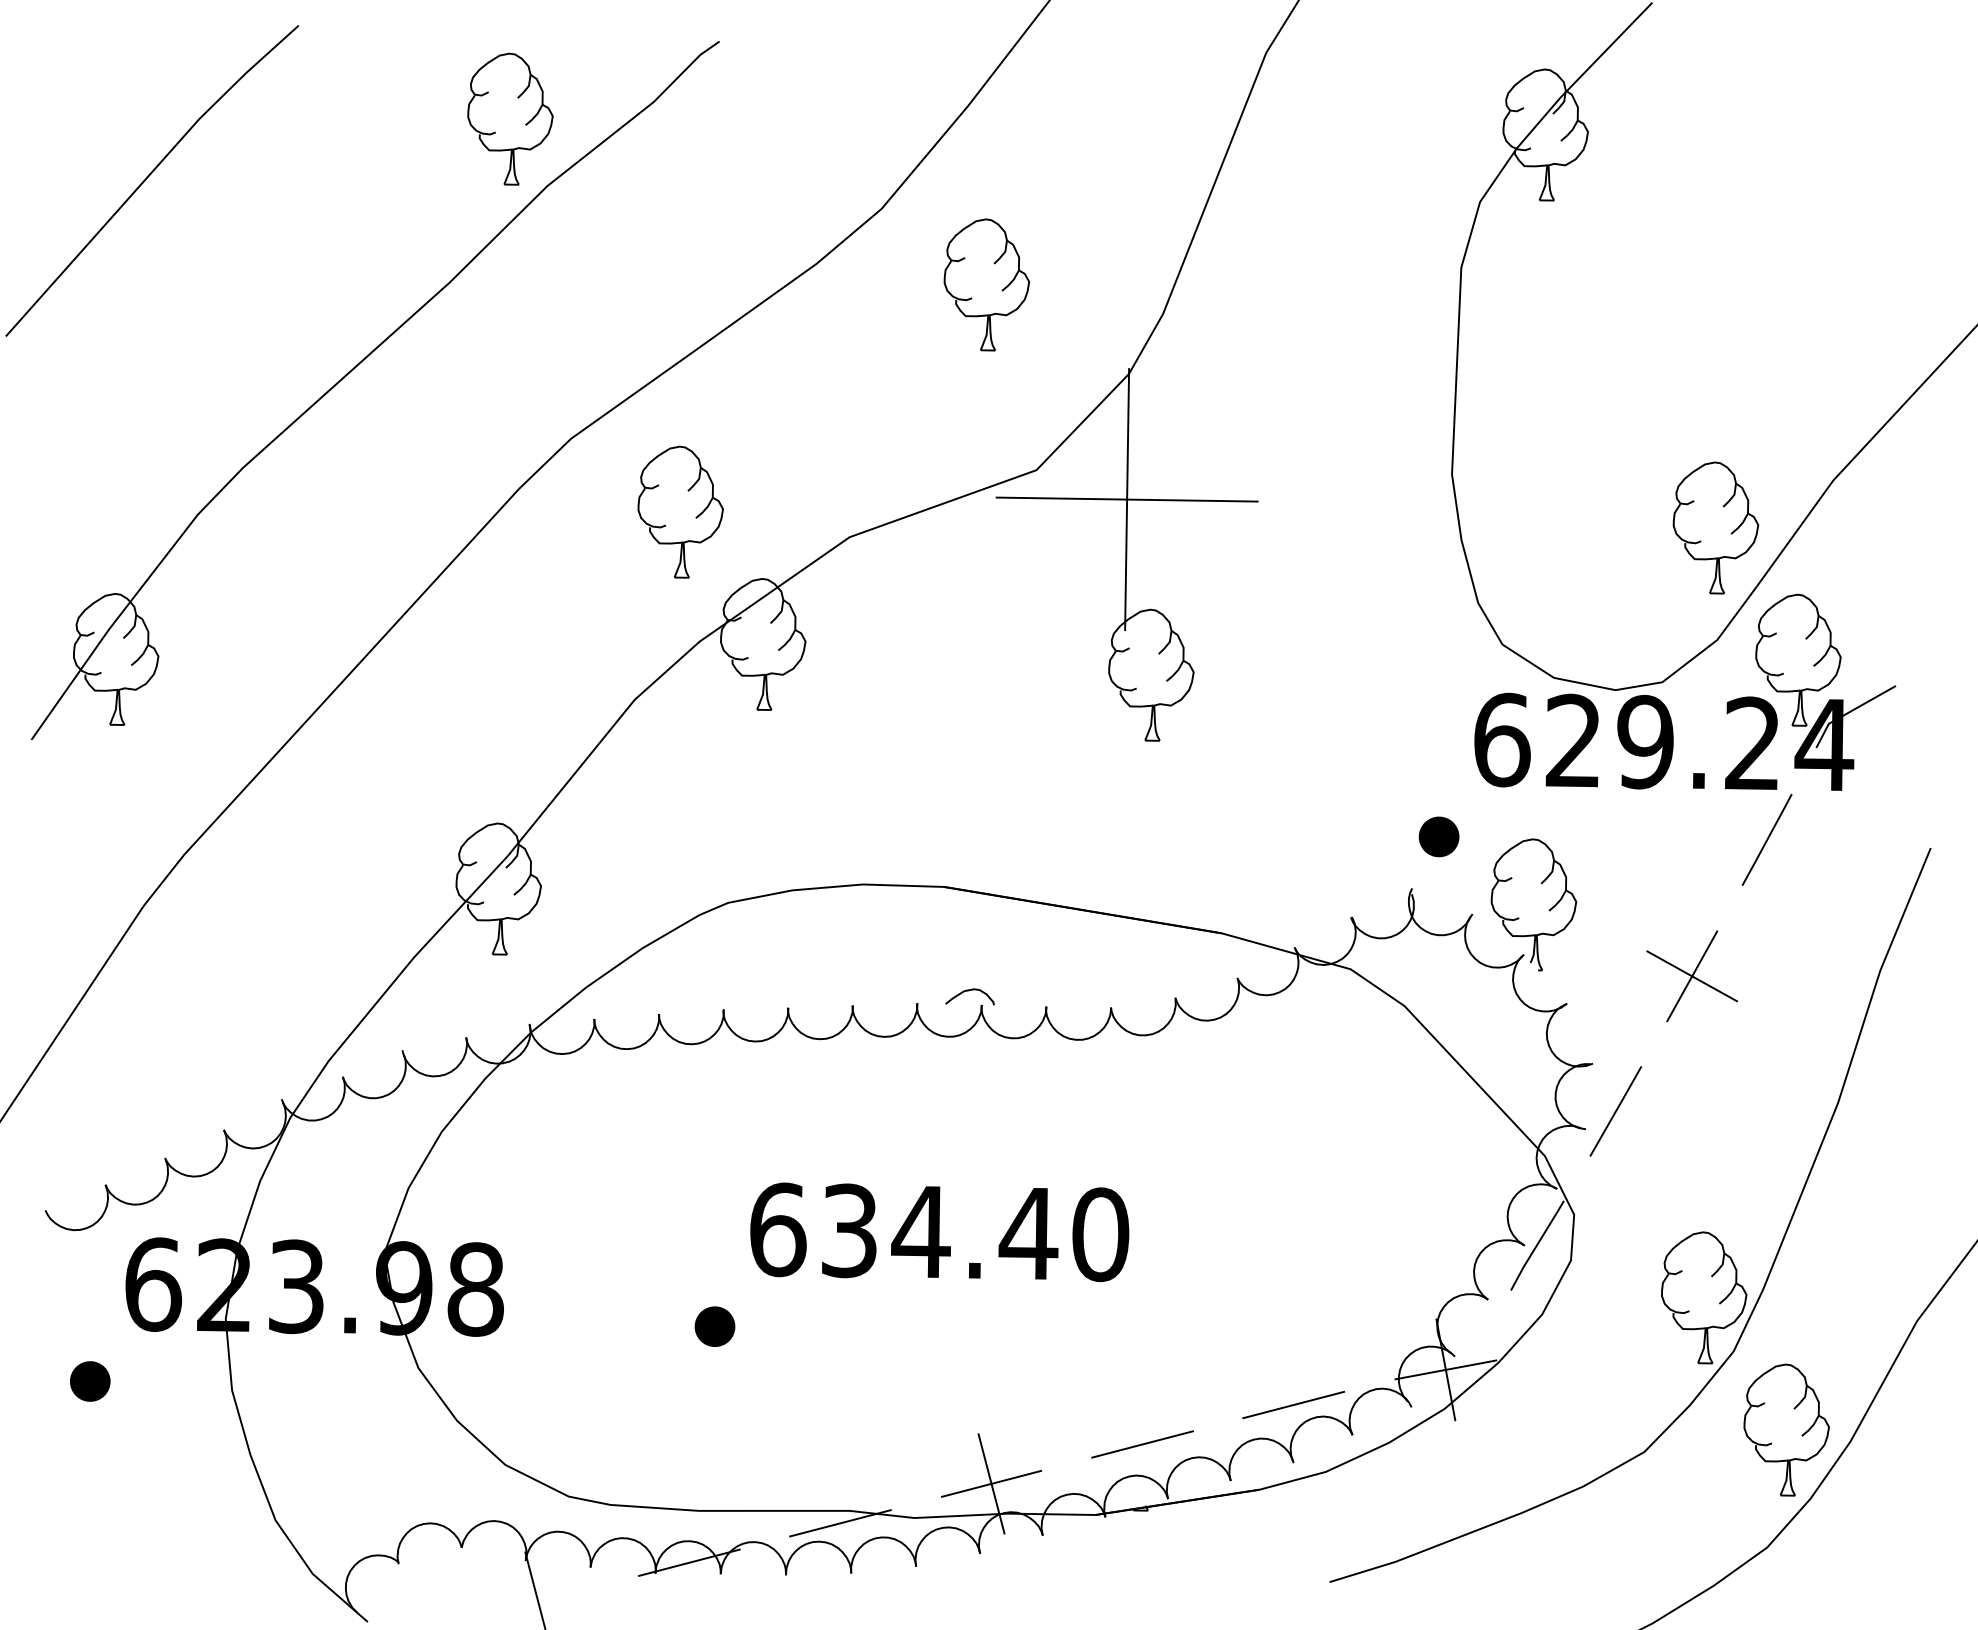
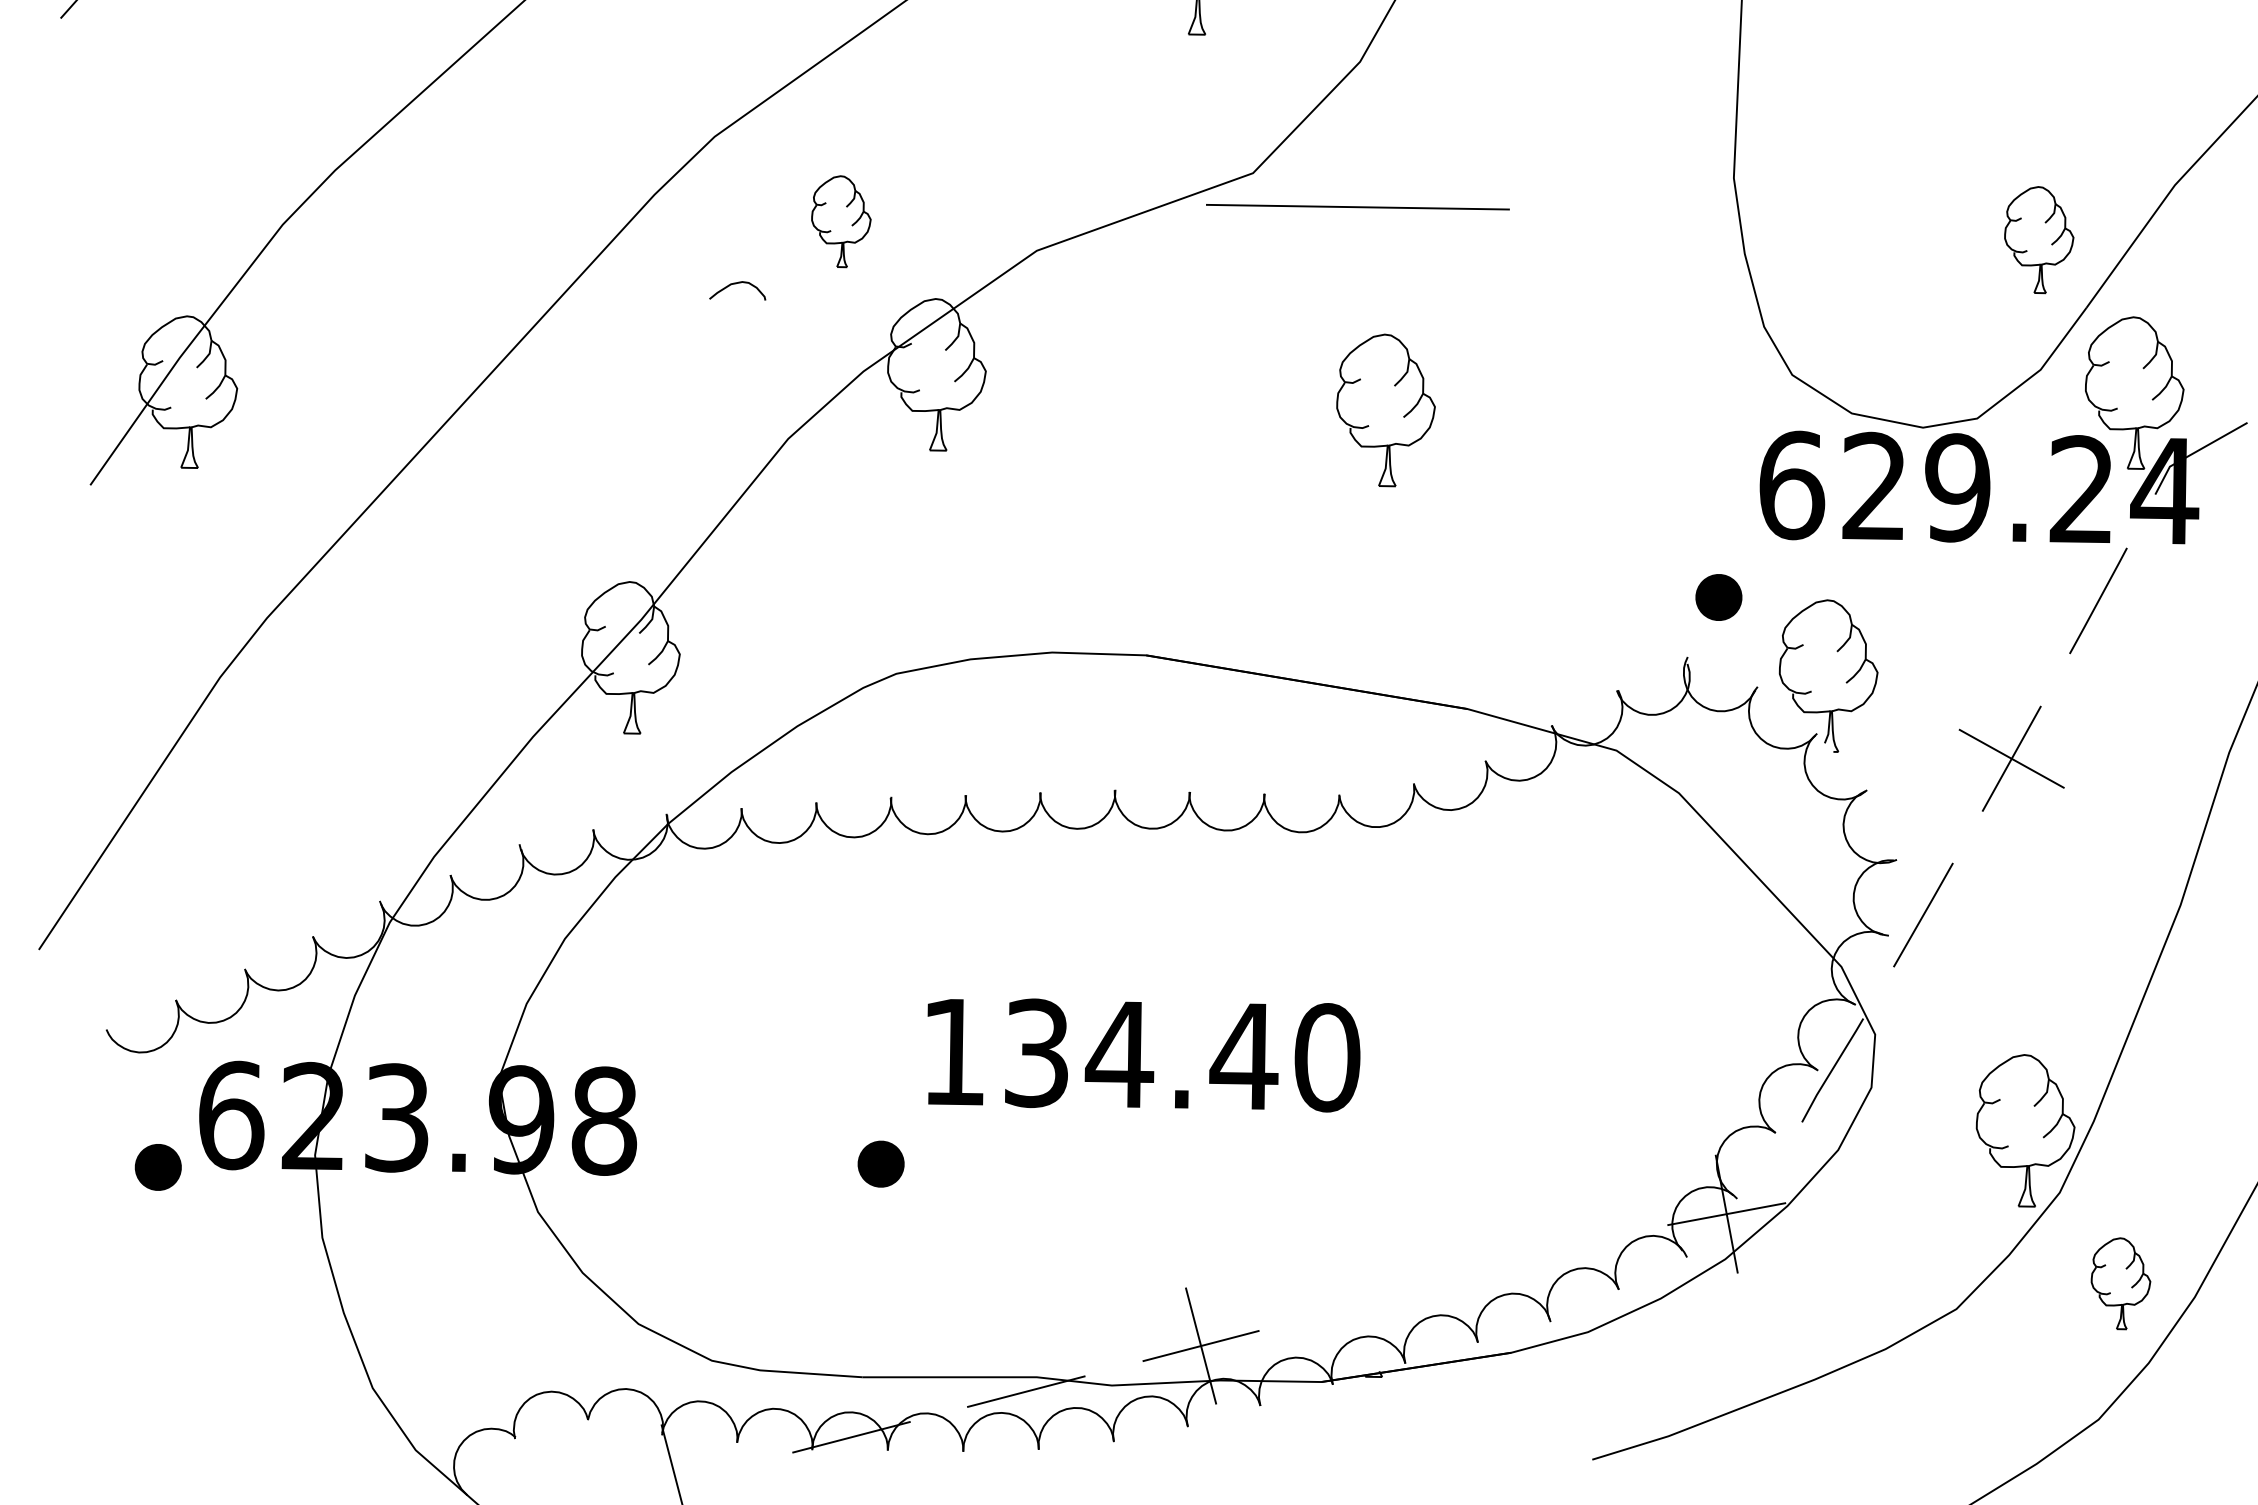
line: (1127, 499) -> (1358, 207), removed
part: (680, 511) -> (841, 220), size x0.6
part: (1715, 527) -> (2038, 239), size x0.7
curve: (969, 991) -> (737, 284), moved
text: (778, 1229) -> (954, 1051), 634.40 -> 134.40
part: (90, 1381) -> (158, 1167), moved
line: (1293, 1404) -> (1550, 1254), removed
part: (1786, 1429) -> (2120, 1283), size x0.6
line: (1142, 1444) -> (1375, 1300), removed

